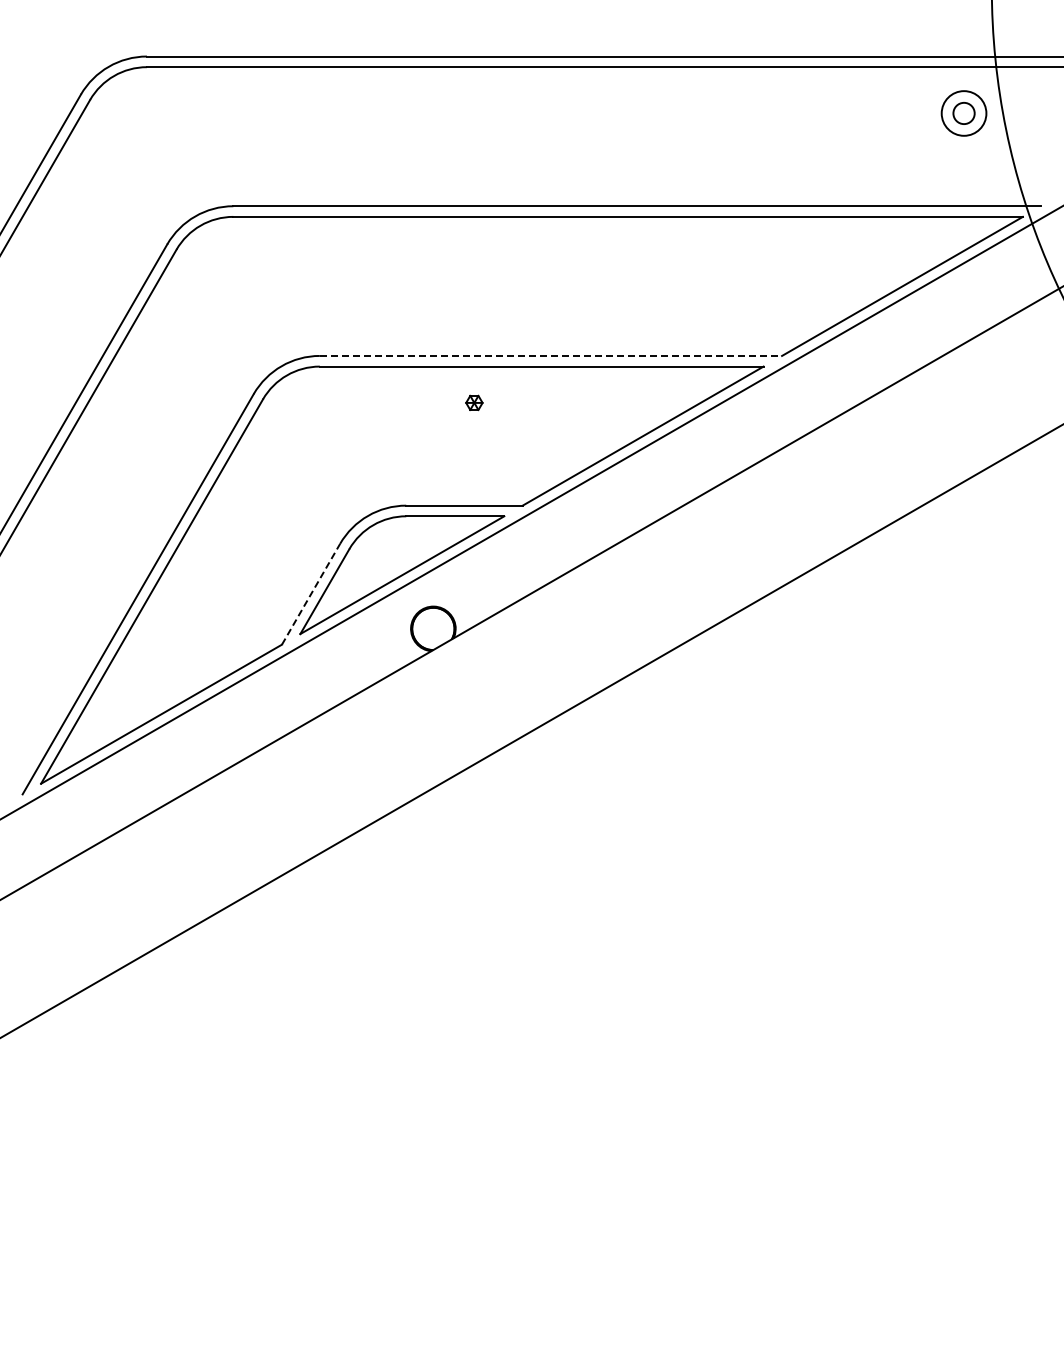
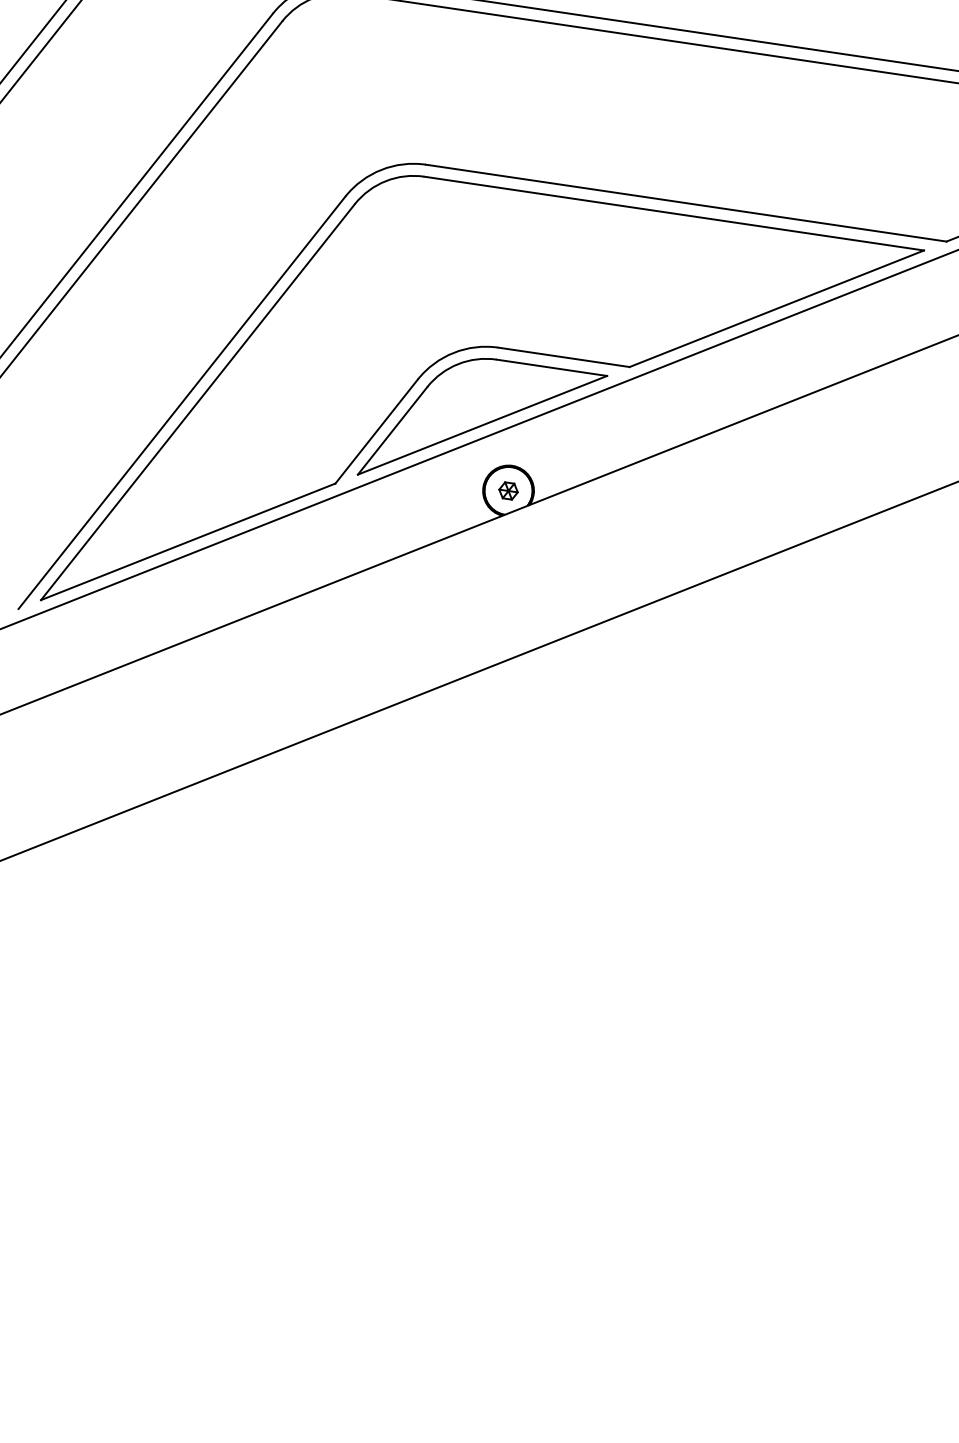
line: (551, 355) -> (687, 202), dashed -> solid
part: (474, 402) -> (508, 490), moved
line: (311, 593) -> (377, 430), dashed -> solid

